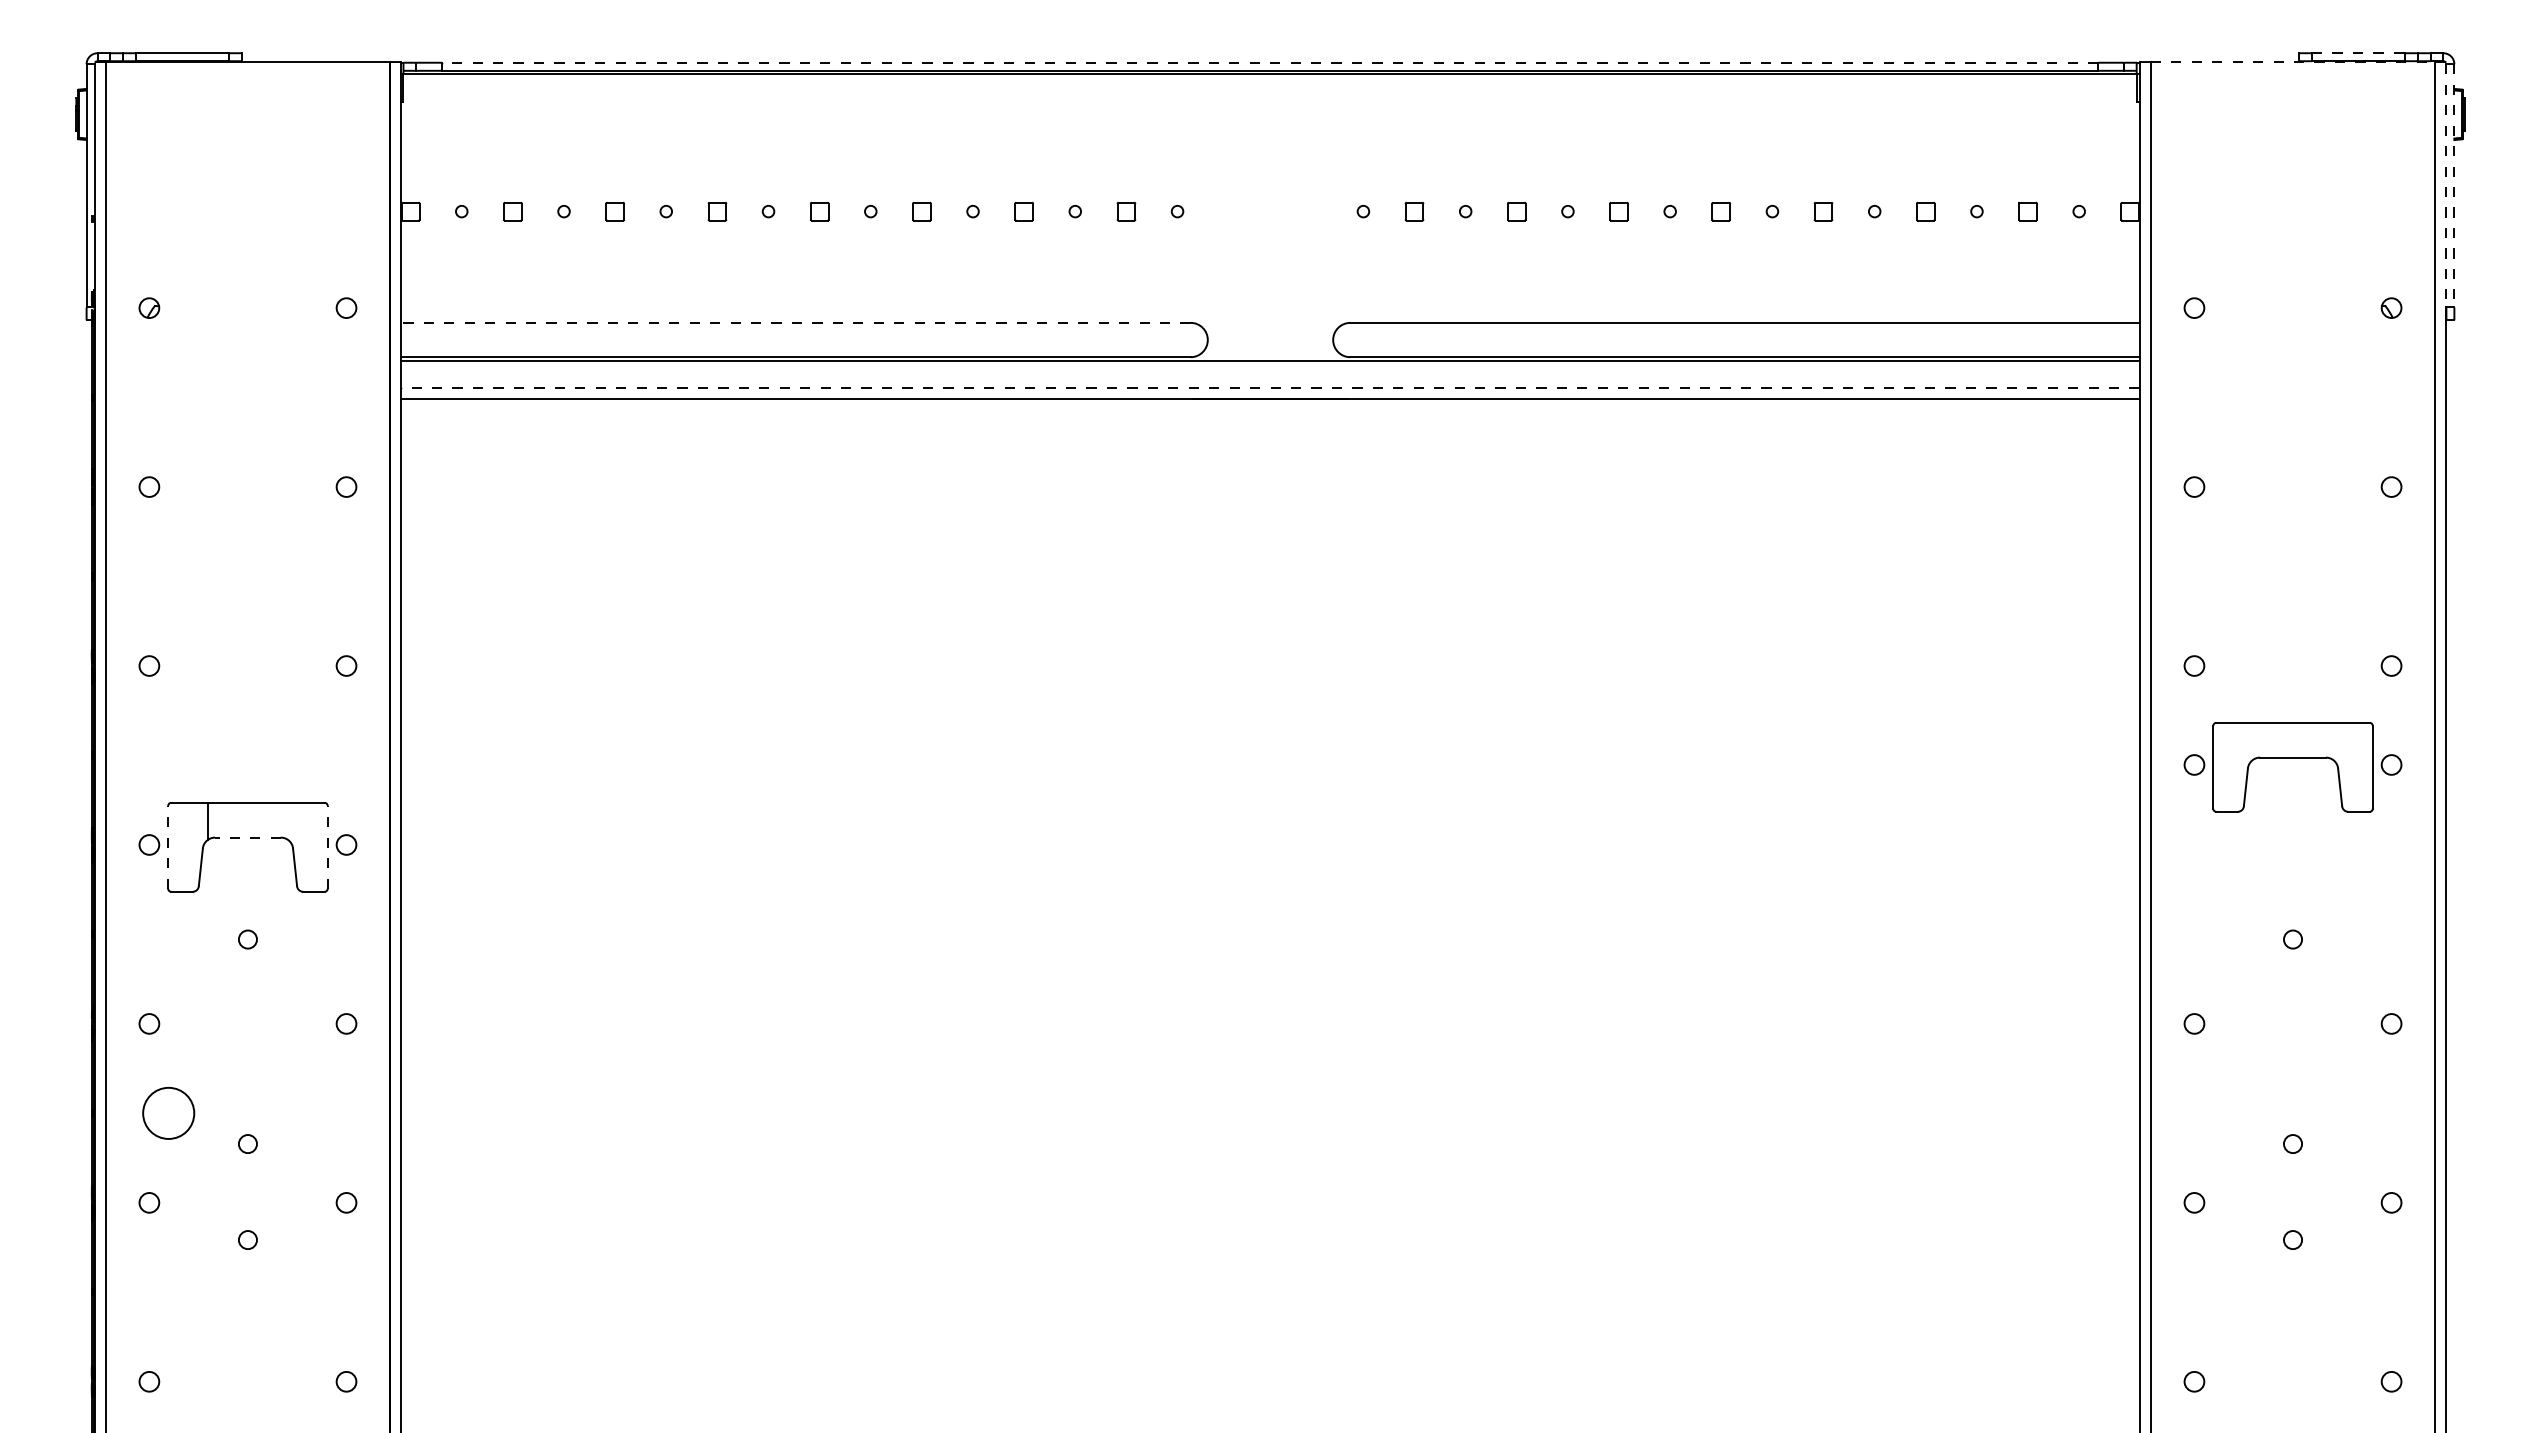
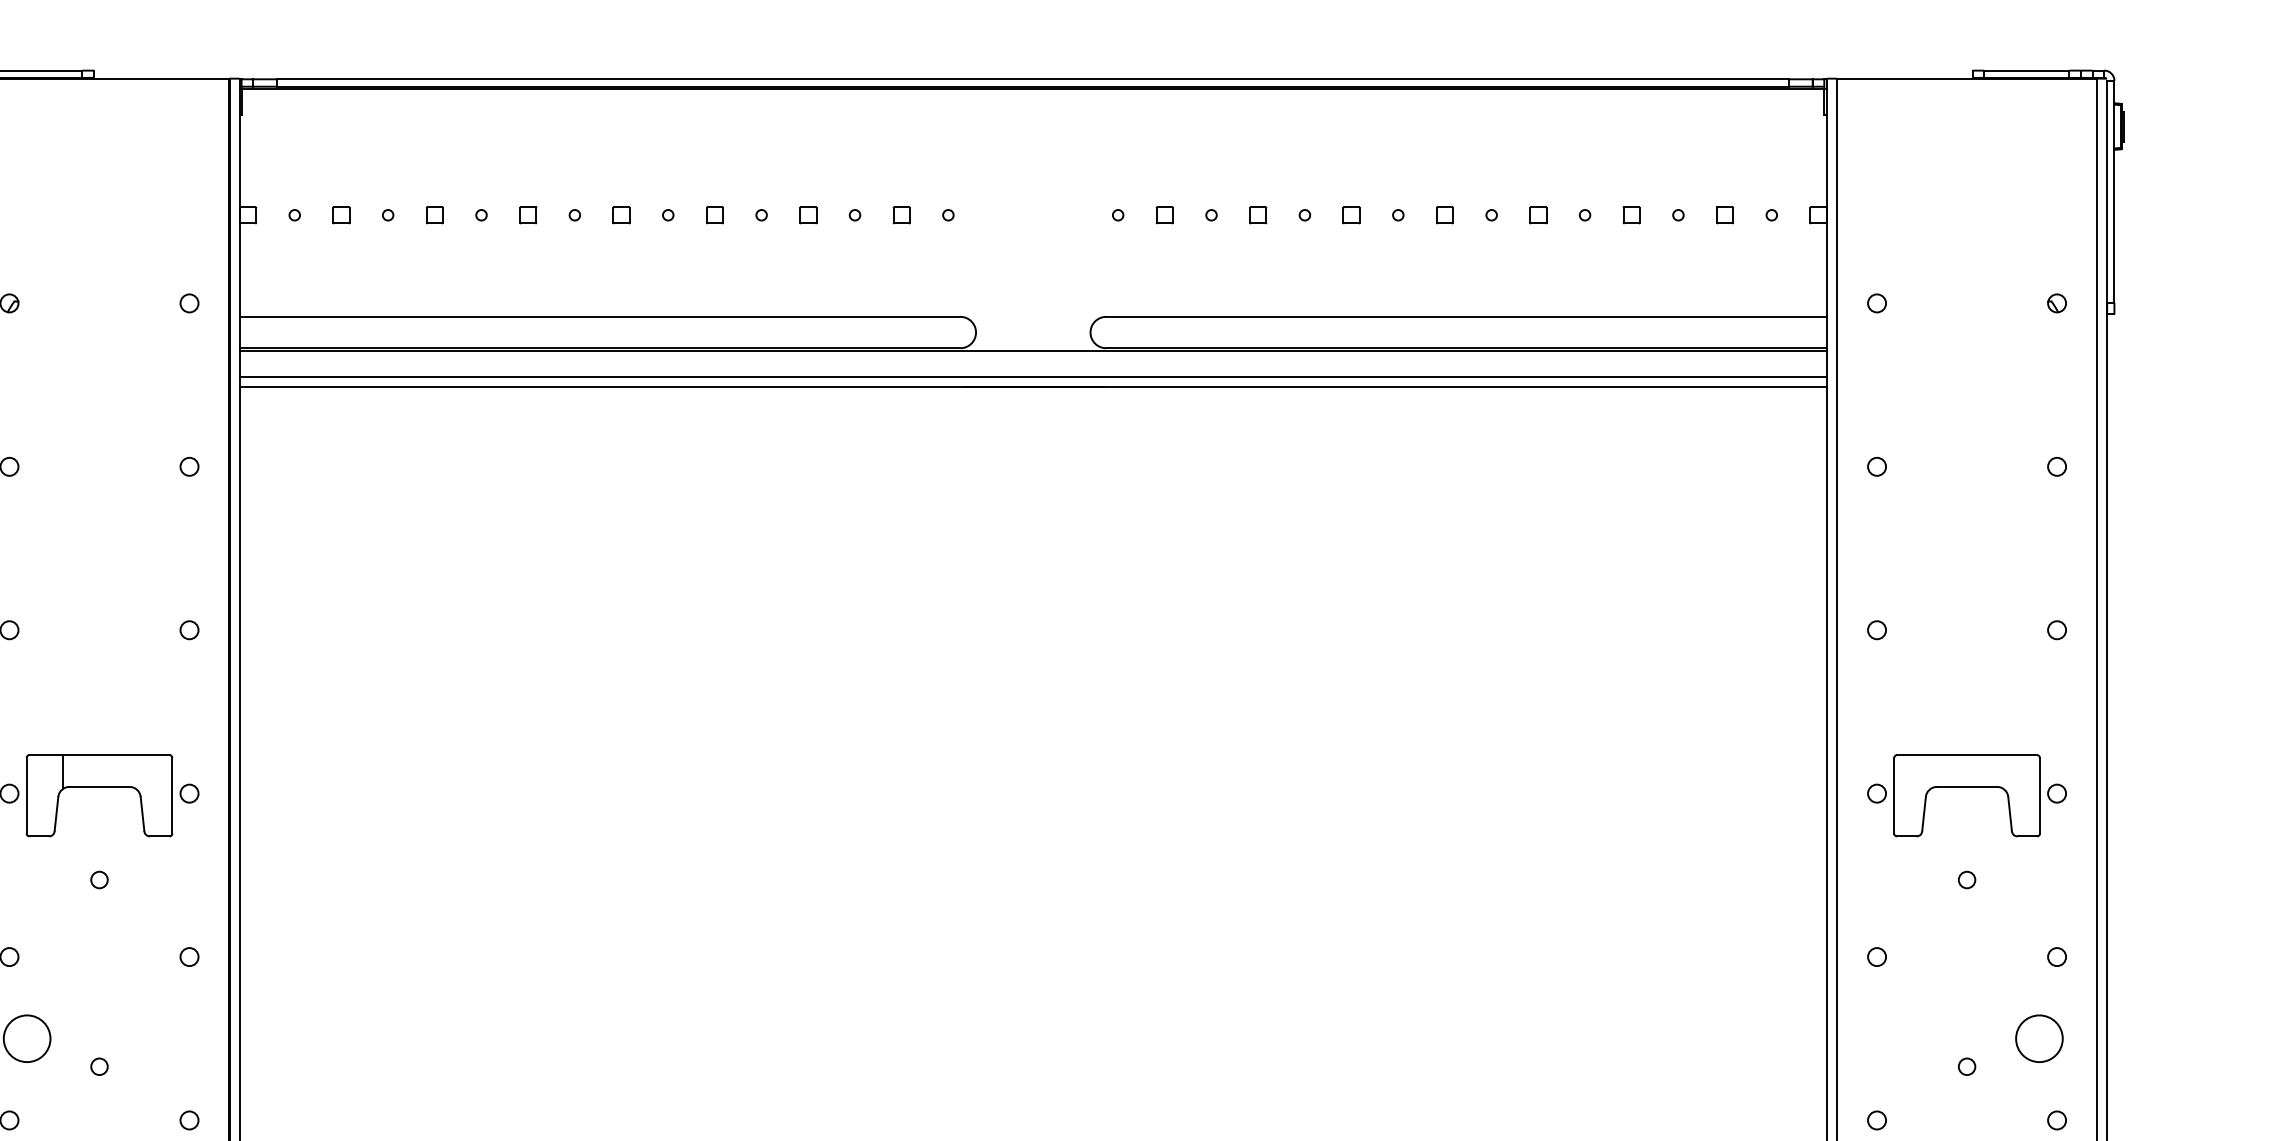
line: (2358, 53) -> (2026, 70), dashed -> solid
line: (1269, 62) -> (1032, 79), dashed -> solid
line: (2293, 62) -> (1967, 79), dashed -> solid
line: (2446, 185) -> (2107, 191), dashed -> solid
line: (2454, 185) -> (2114, 191), dashed -> solid
line: (795, 322) -> (599, 316), dashed -> solid
line: (1270, 388) -> (1033, 376), dashed -> solid
part: (2292, 758) -> (1966, 787), moved
line: (247, 837) -> (99, 786), dashed -> solid
line: (168, 846) -> (26, 795), dashed -> solid
line: (327, 846) -> (172, 795), dashed -> solid
circle: (2371, 1112) -> (2038, 1037), added

